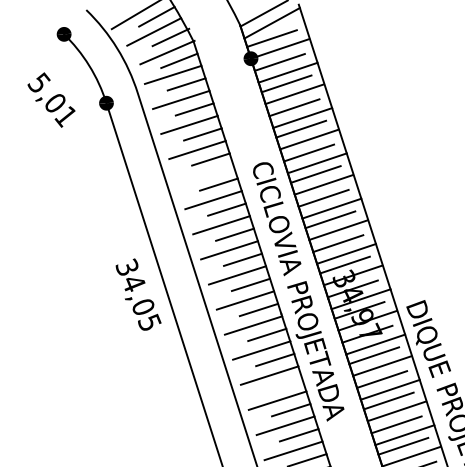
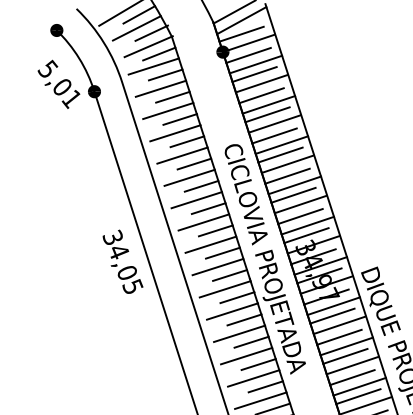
text: (51, 99) -> (58, 83), moved
line: (205, 175) -> (182, 155), added
line: (283, 384) -> (251, 341), added

